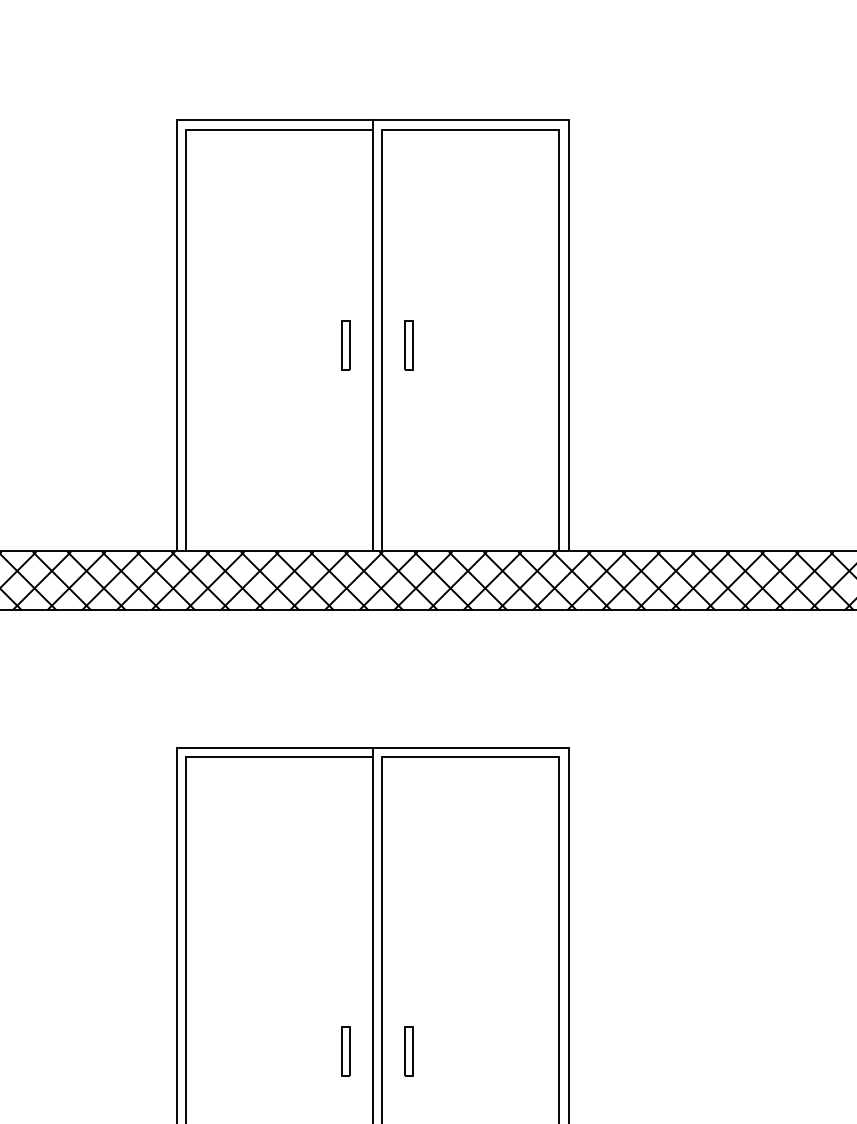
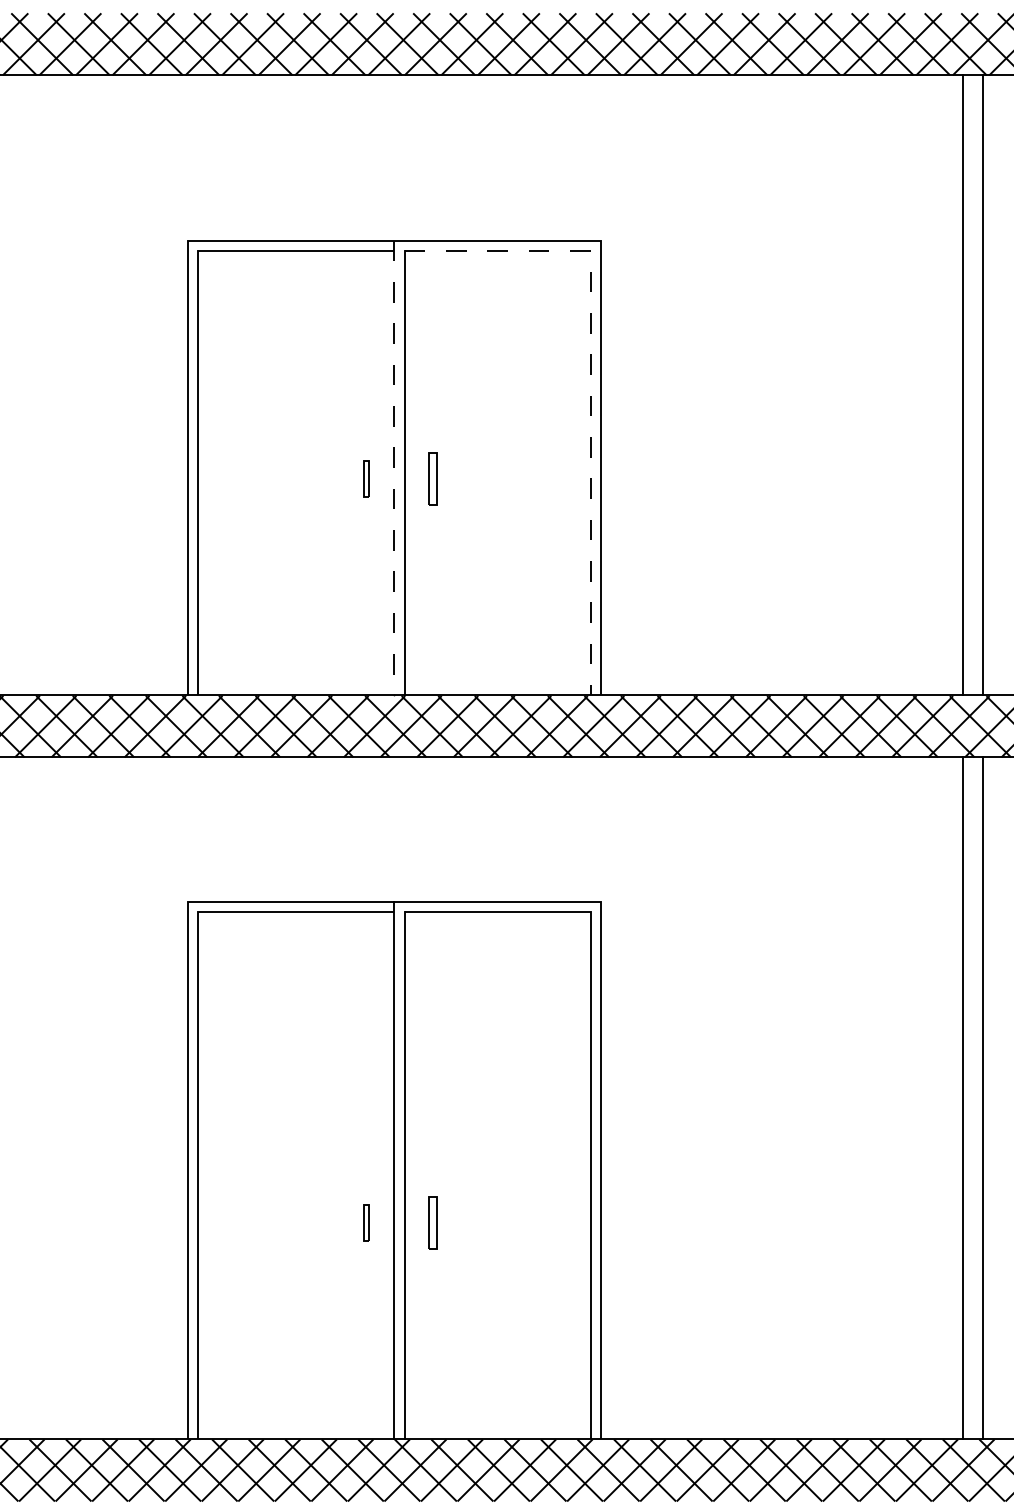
line: (558, 251) -> (590, 379), solid -> dashed
line: (372, 336) -> (394, 468), solid -> dashed
part: (346, 345) -> (366, 478), size x0.7
part: (346, 1051) -> (366, 1222), size x0.7

